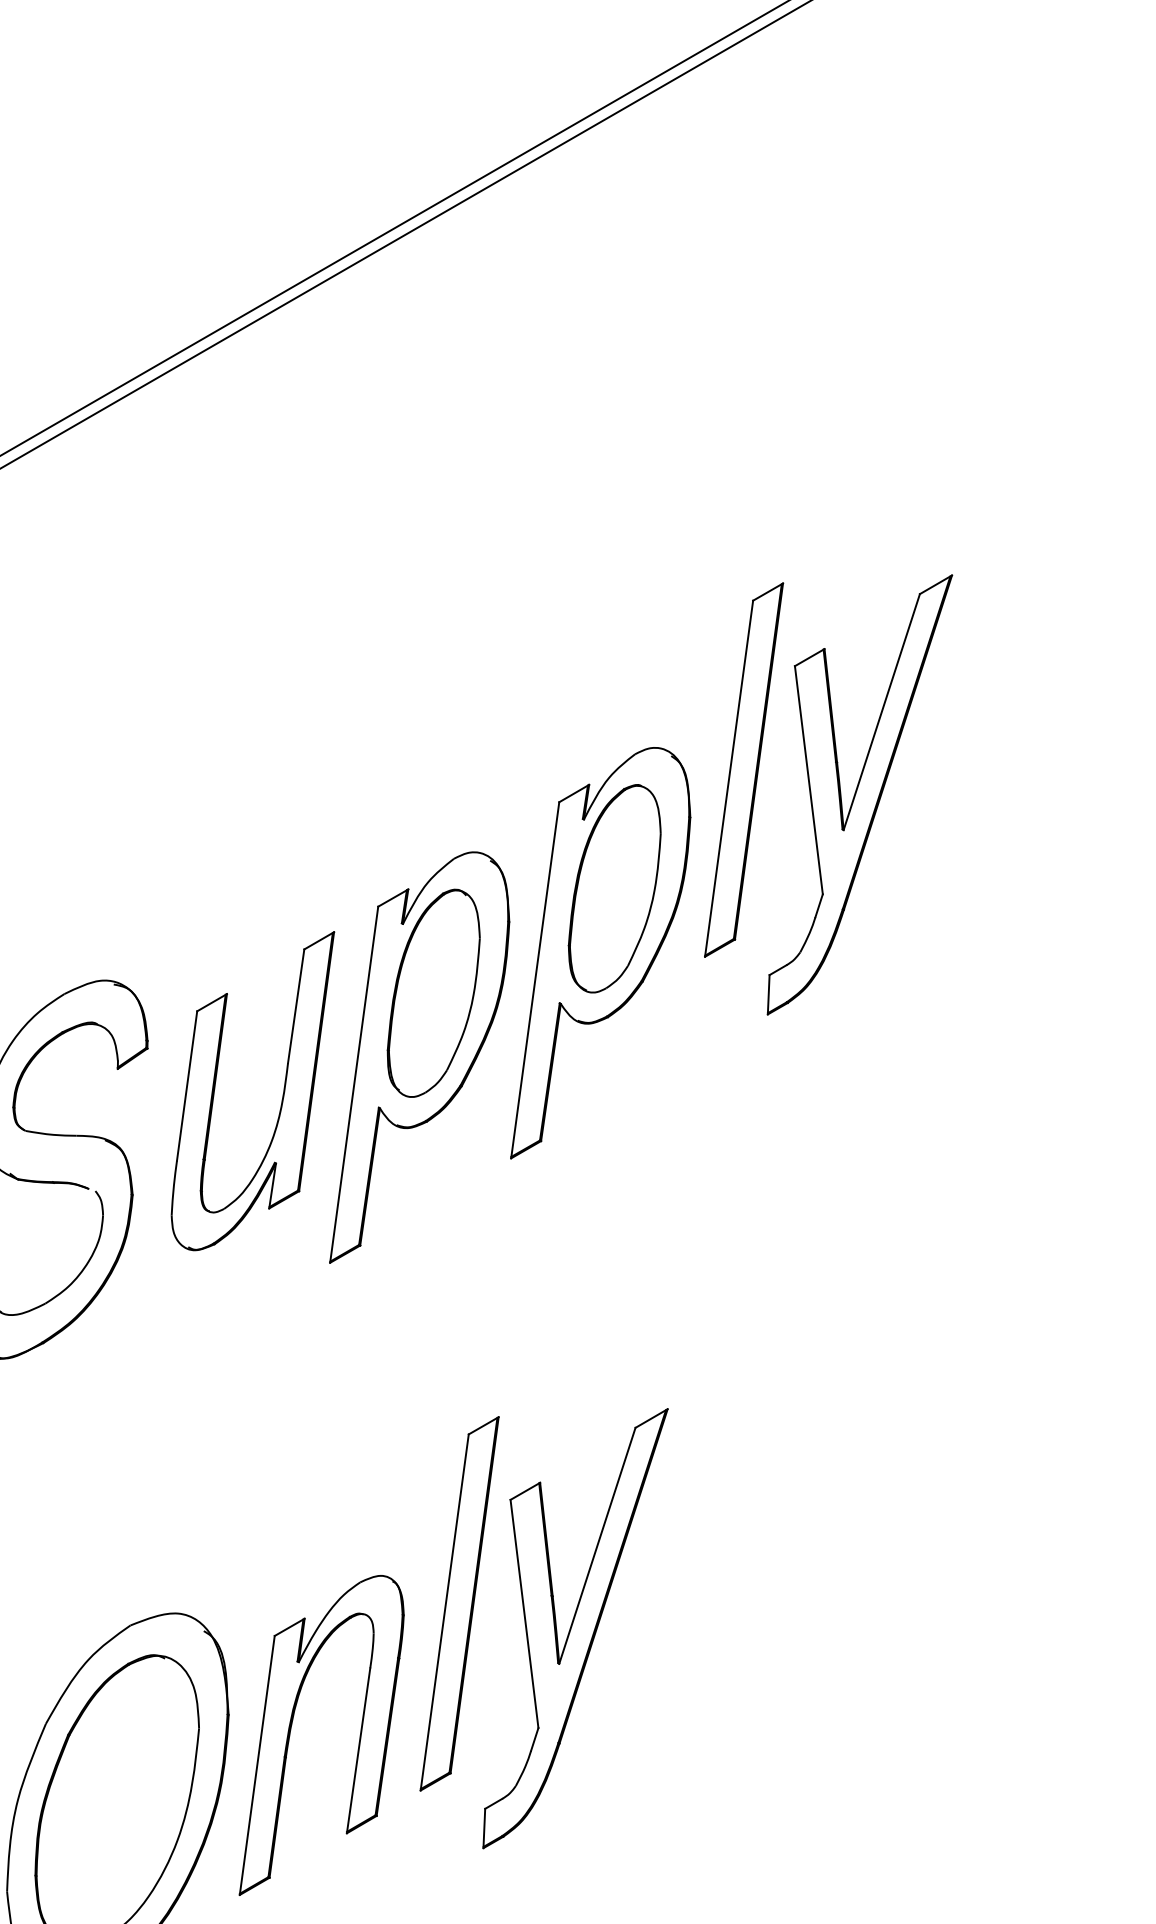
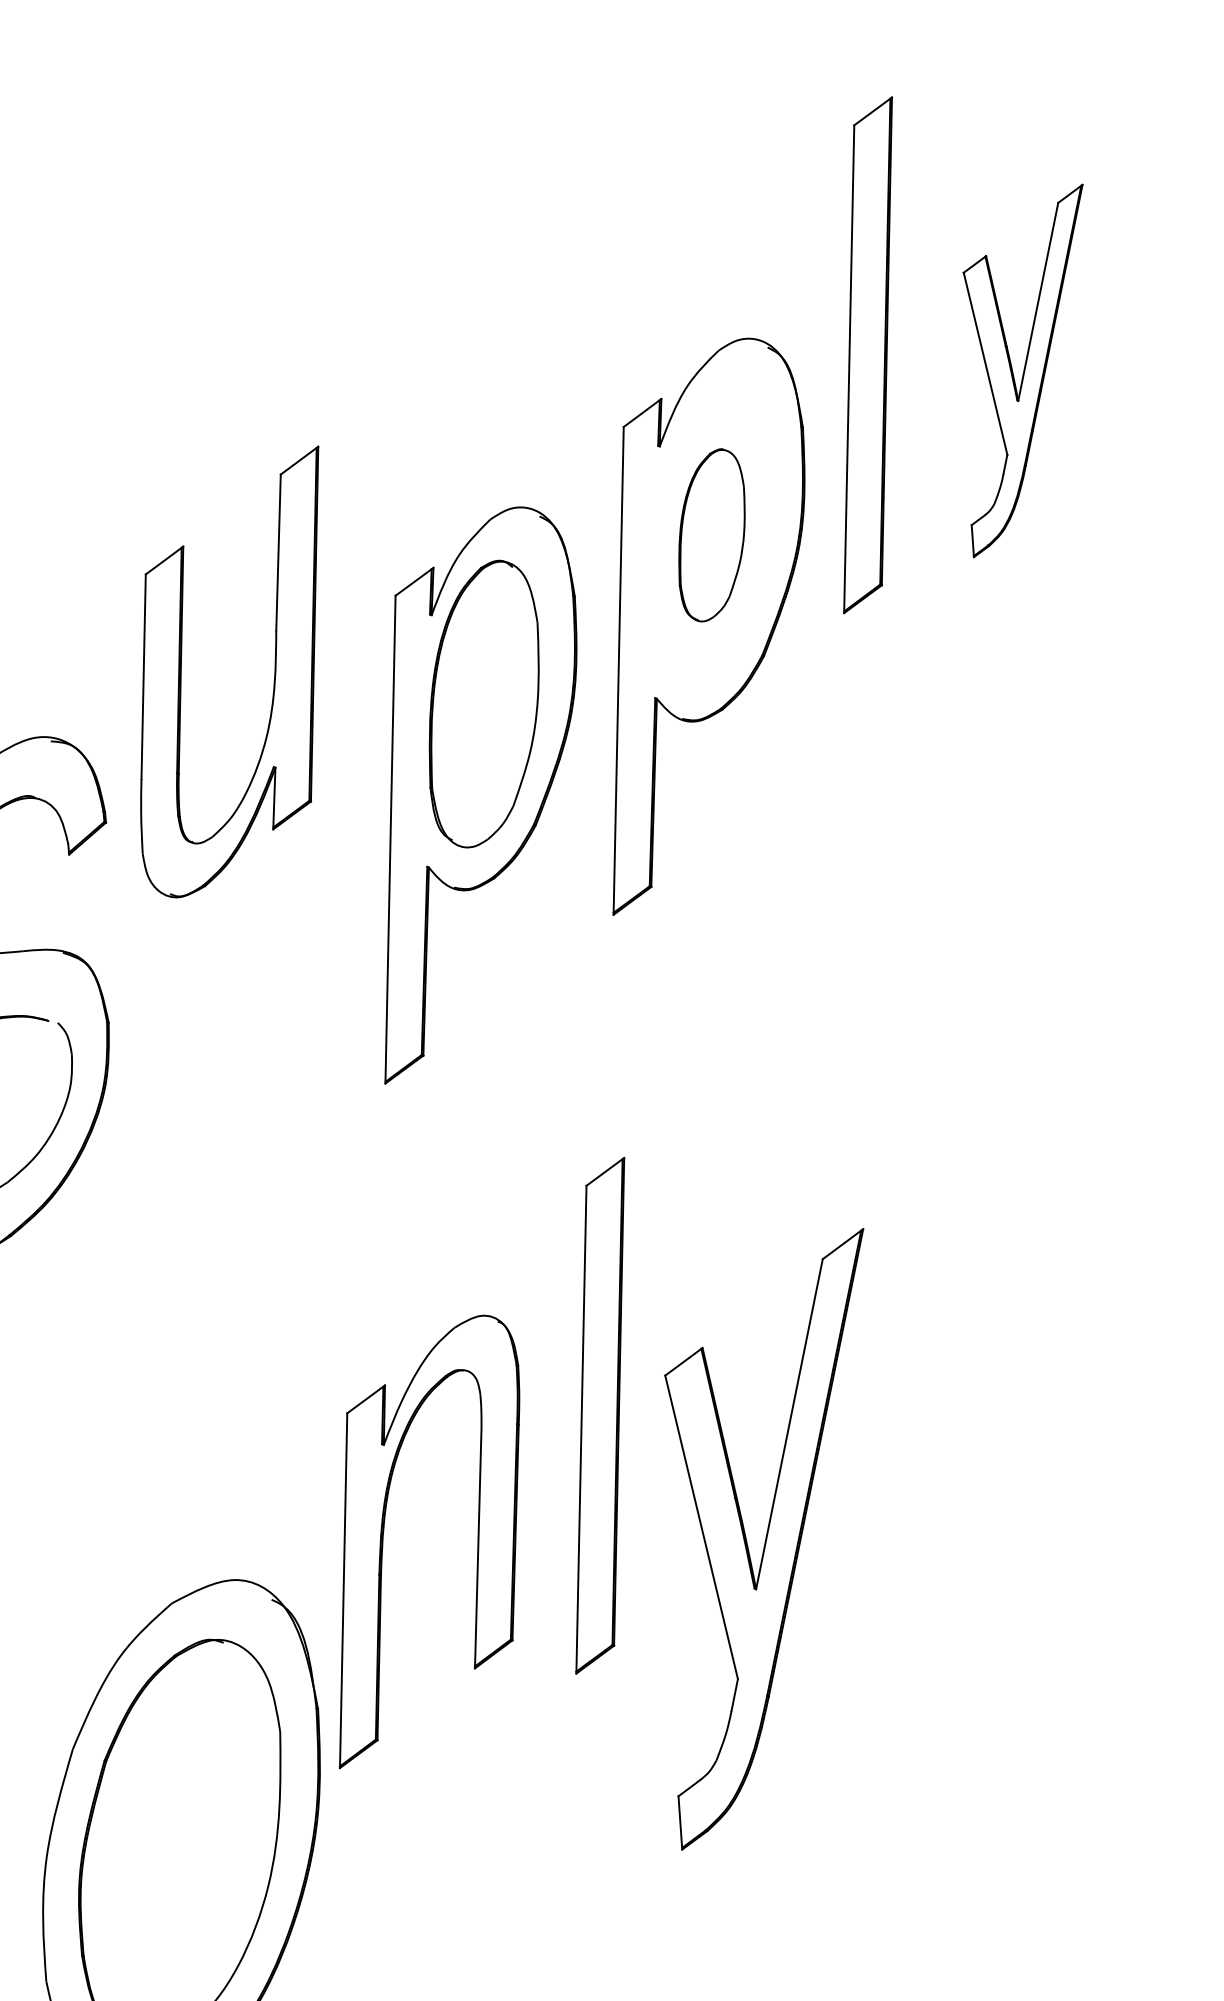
part: (859, 794) -> (1027, 370), size x0.6
part: (614, 888) -> (711, 534), size x0.6
part: (281, 1099) -> (273, 680), moved
part: (459, 1603) -> (599, 1415), moved
part: (291, 1730) -> (384, 1538), moved

